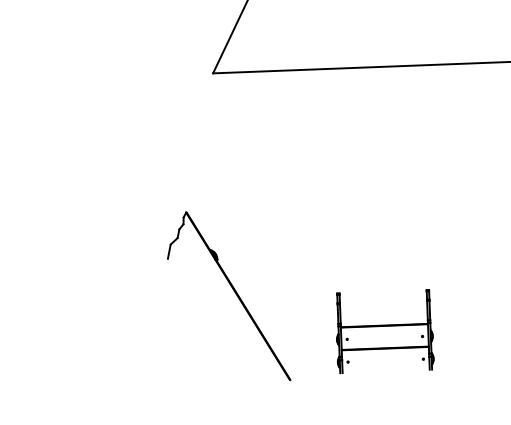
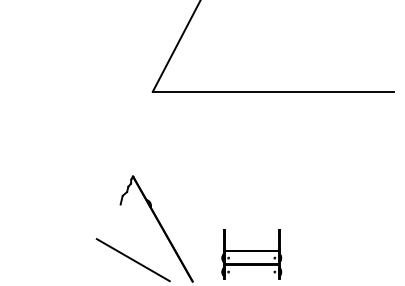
line: (190, 349) -> (132, 260), added

